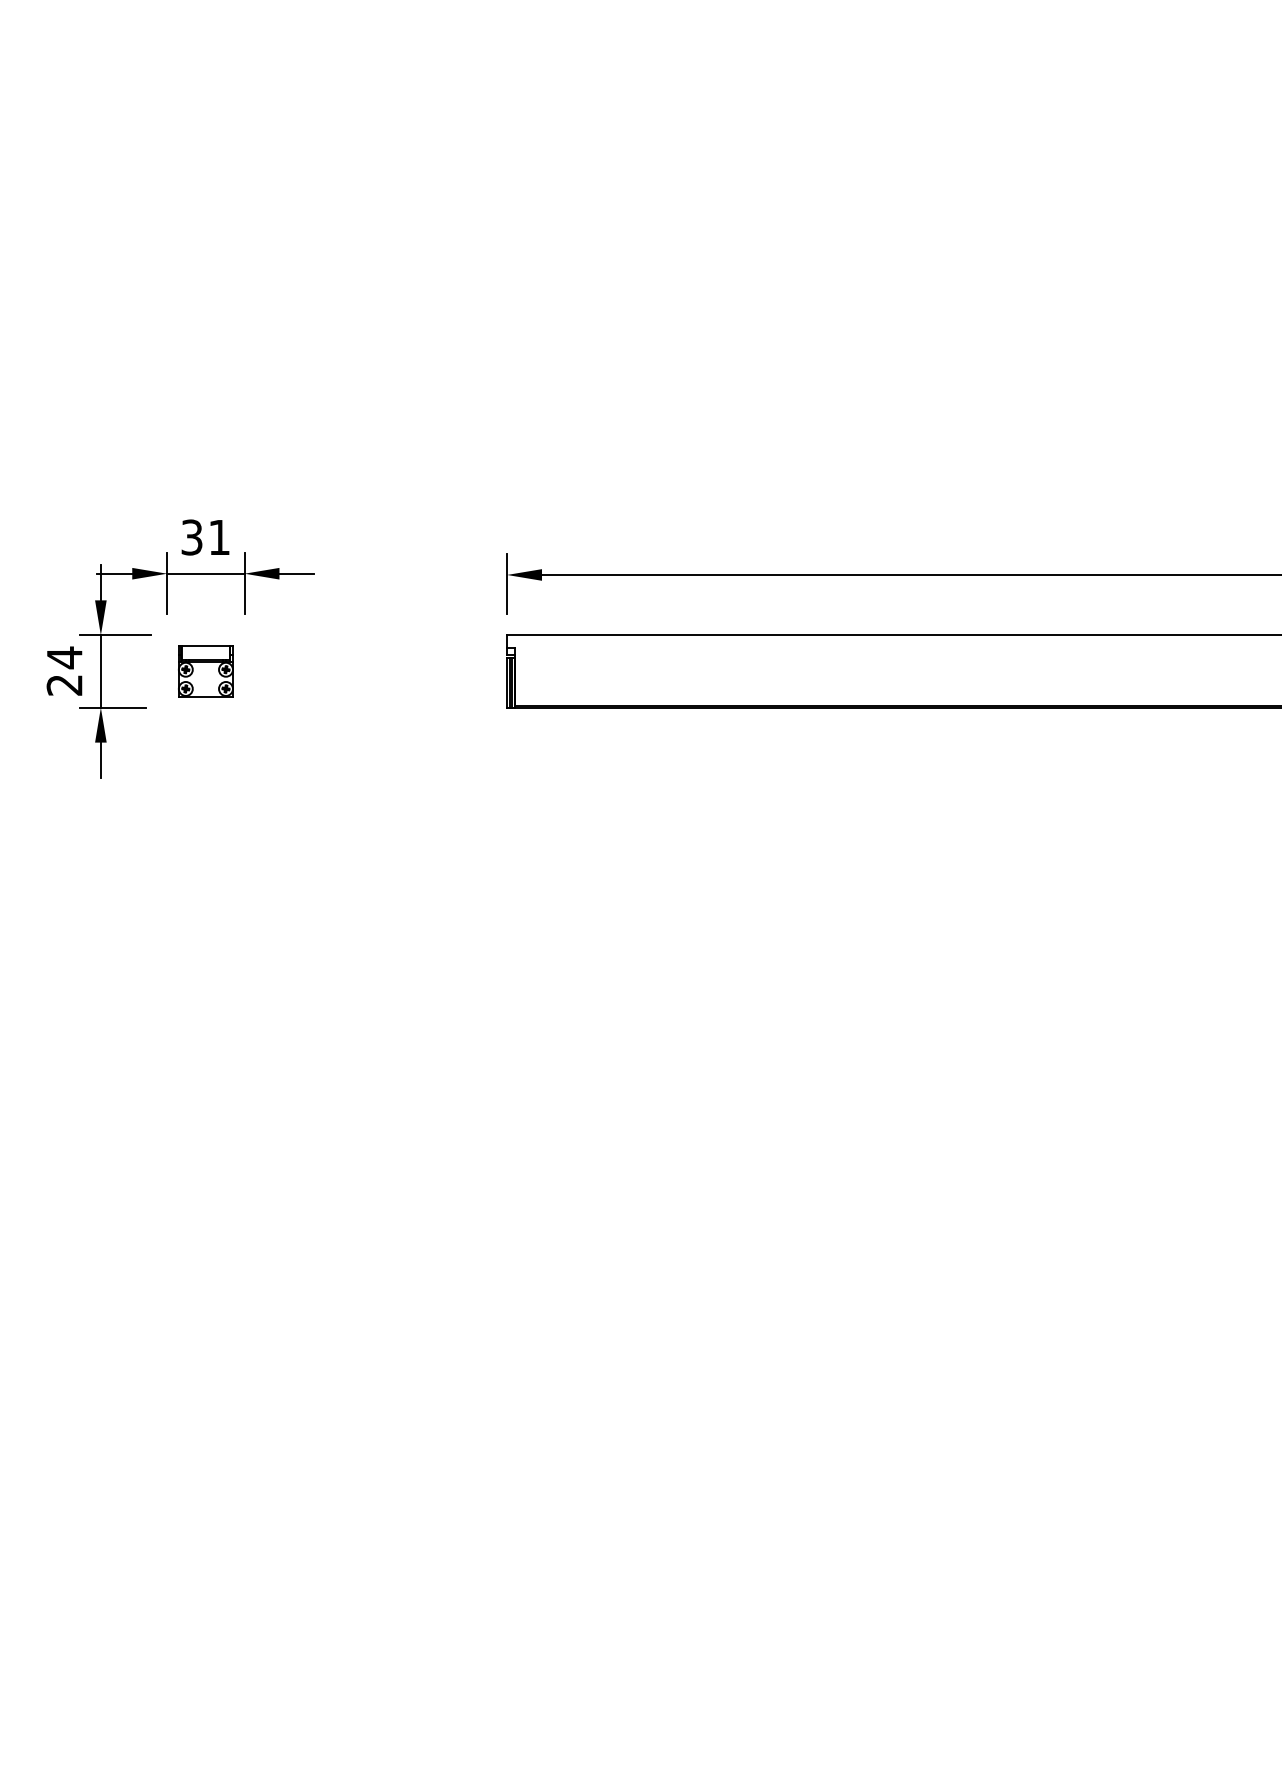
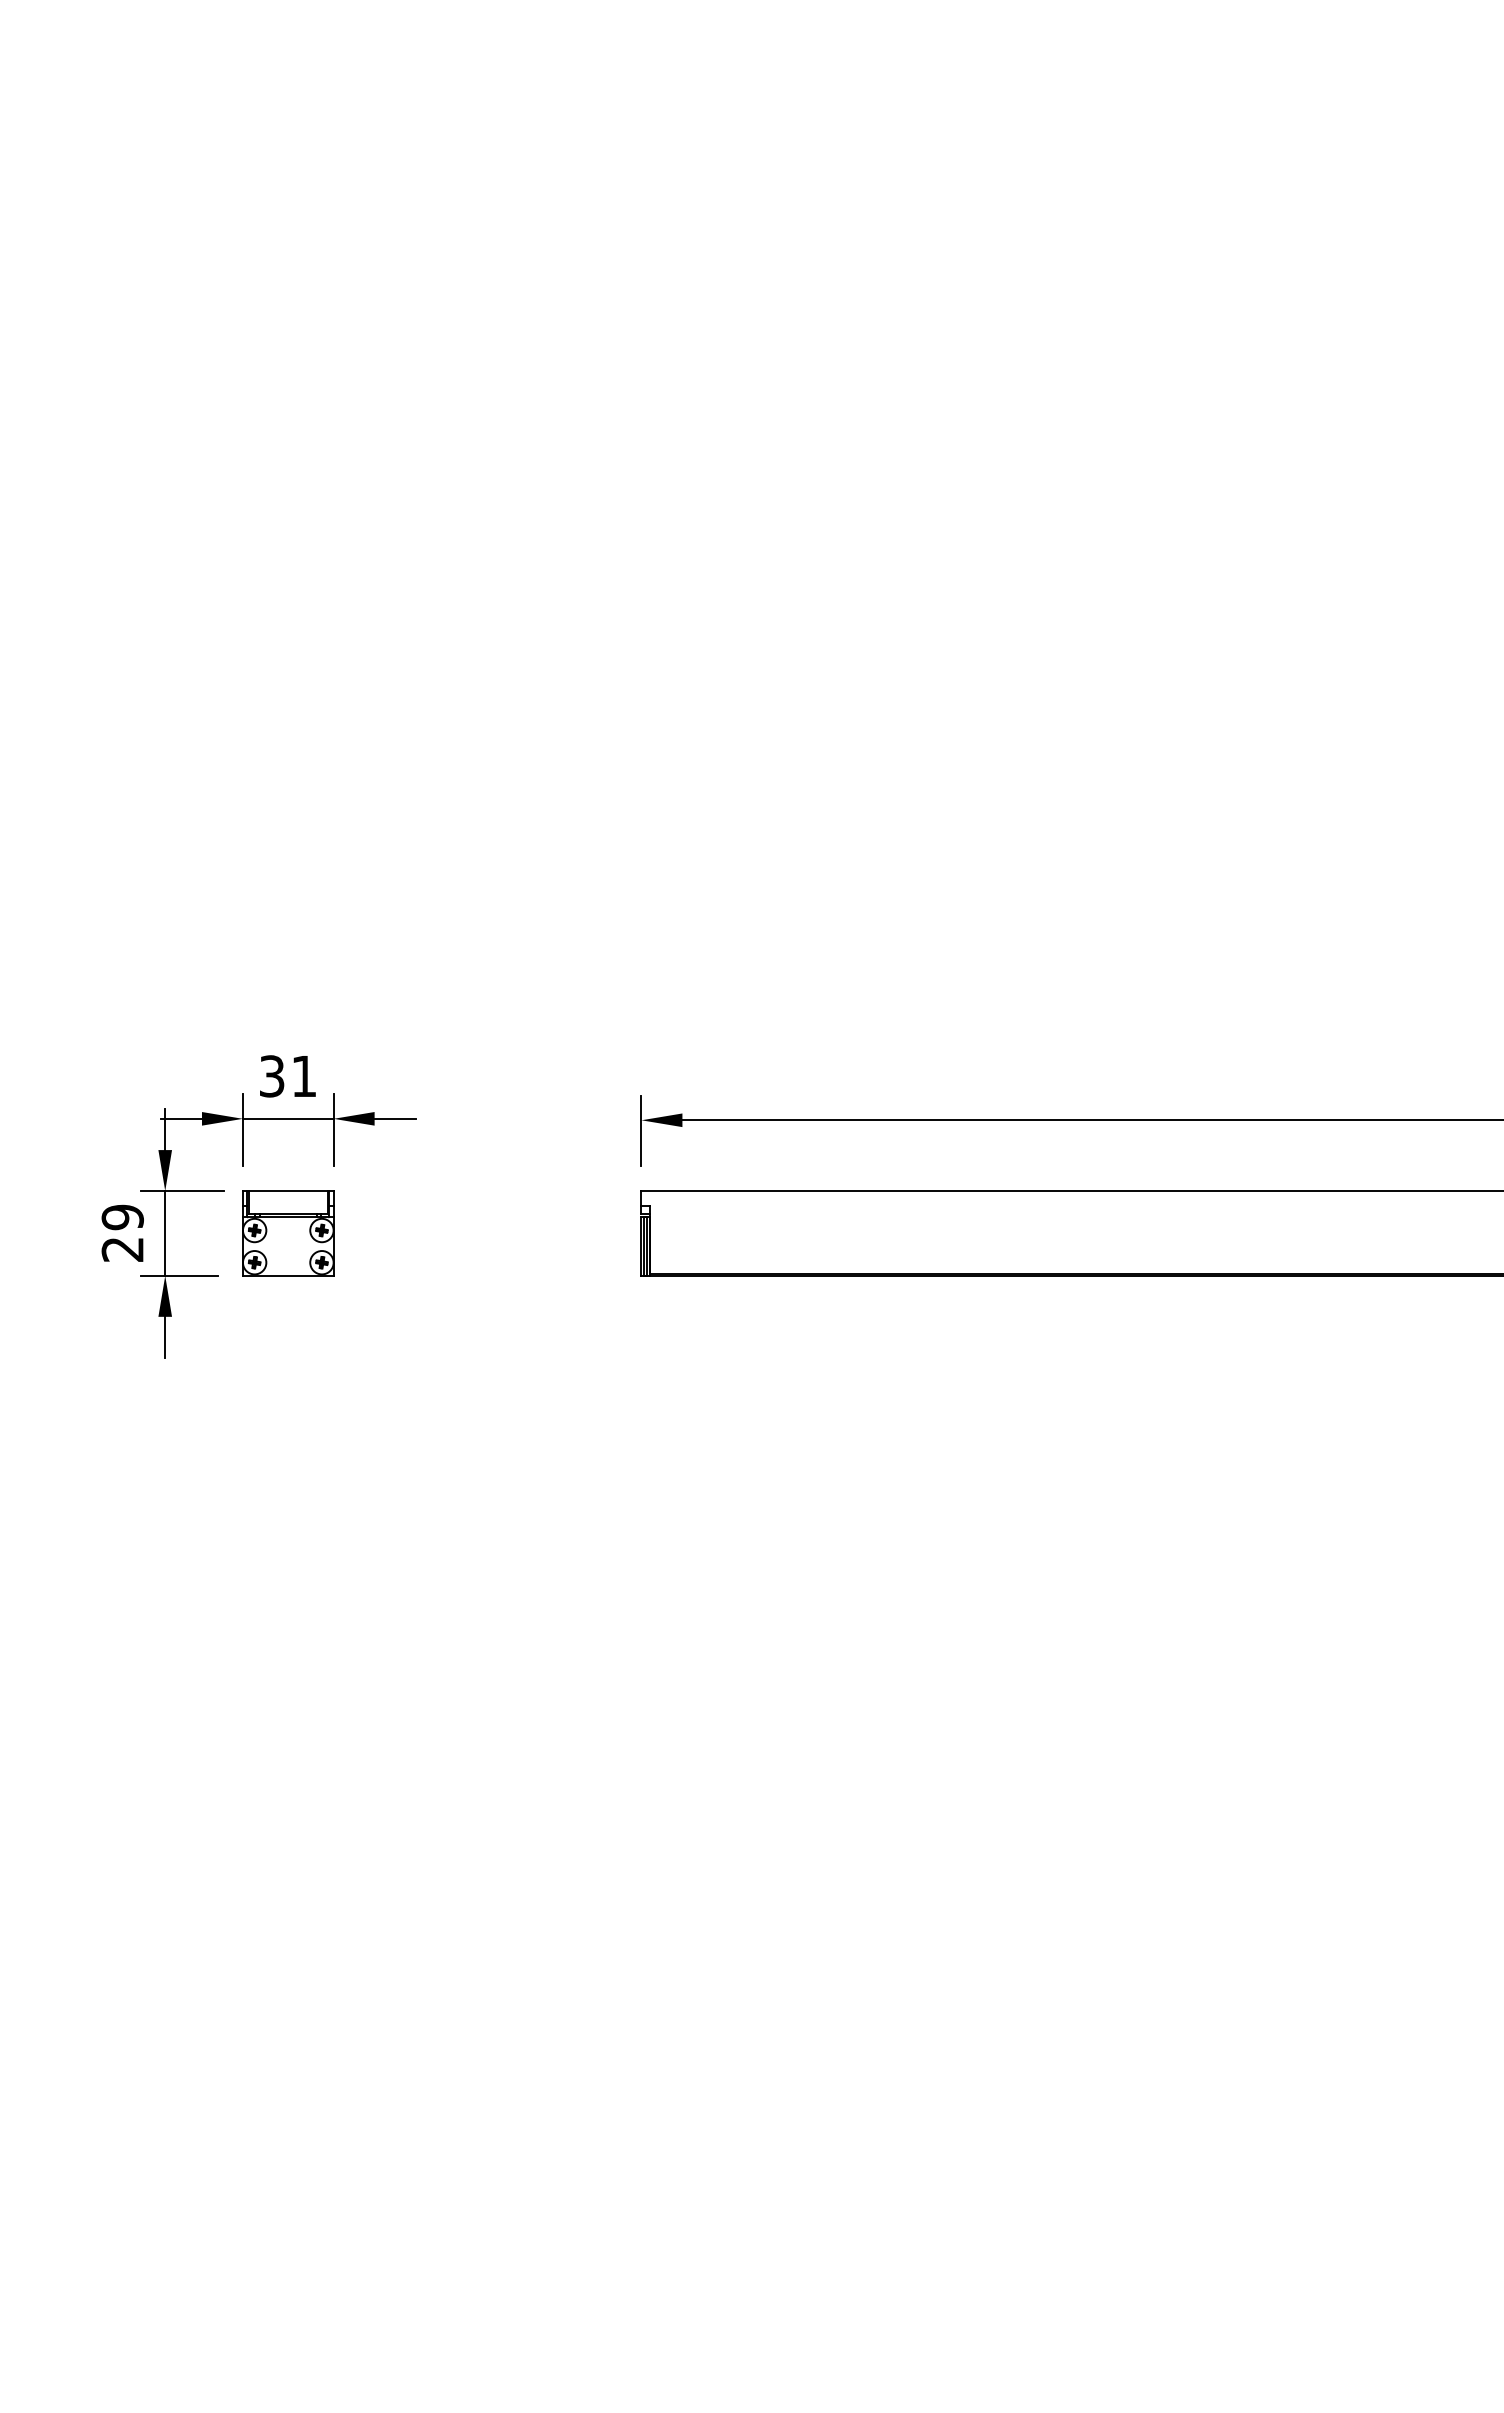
text: (64, 657) -> (122, 1217), 24 -> 29
part: (206, 671) -> (288, 1233), size x1.43

